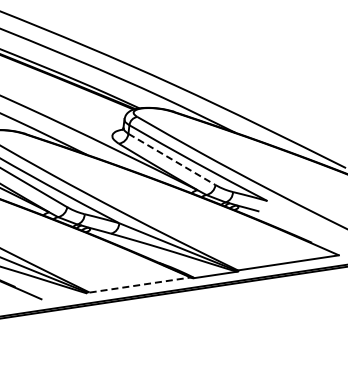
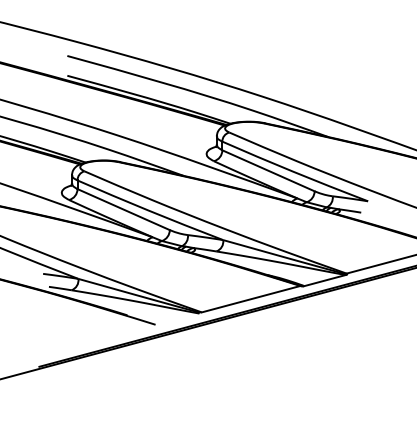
line: (171, 160) -> (268, 171), dashed -> solid
line: (140, 285) -> (251, 299), dashed -> solid

